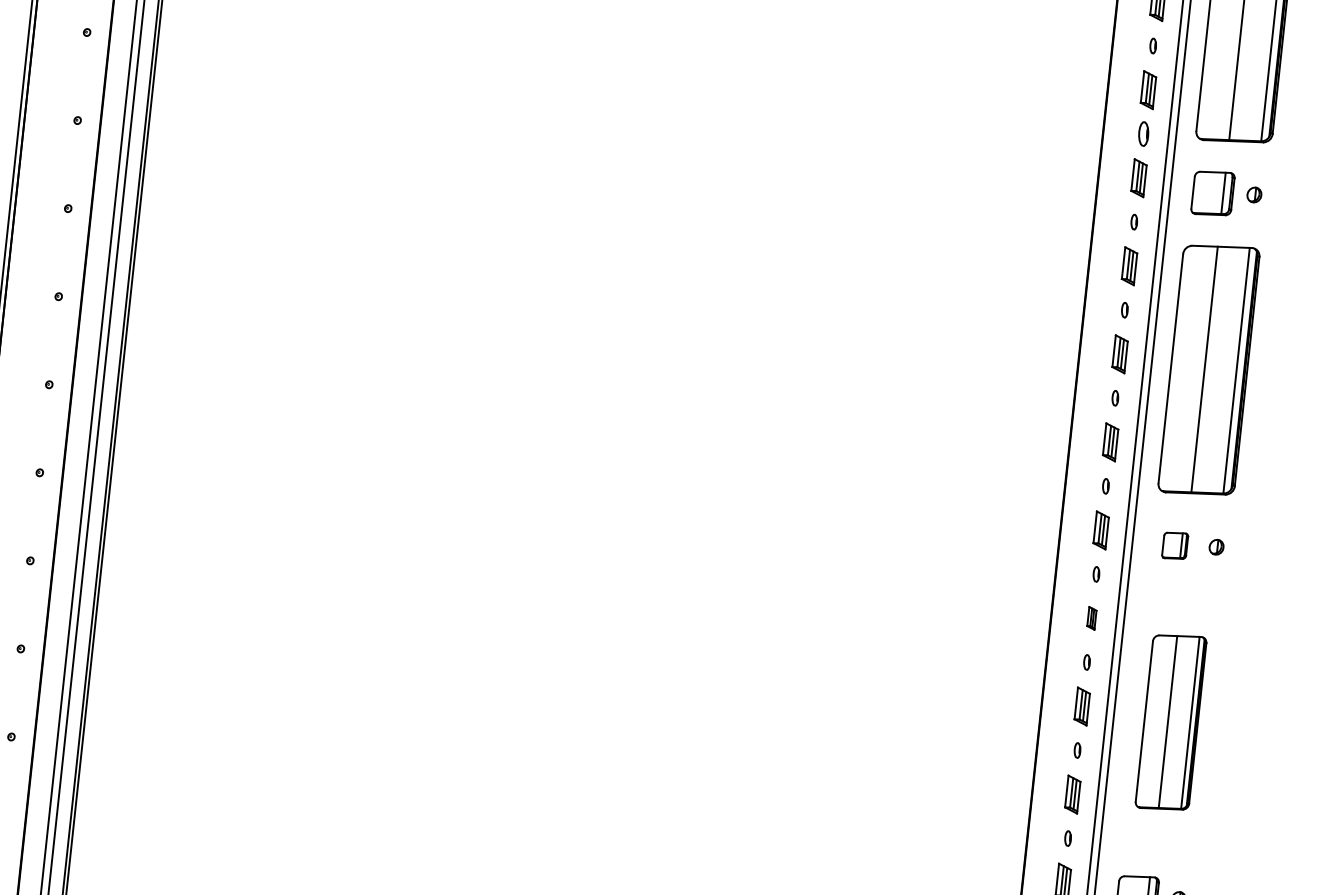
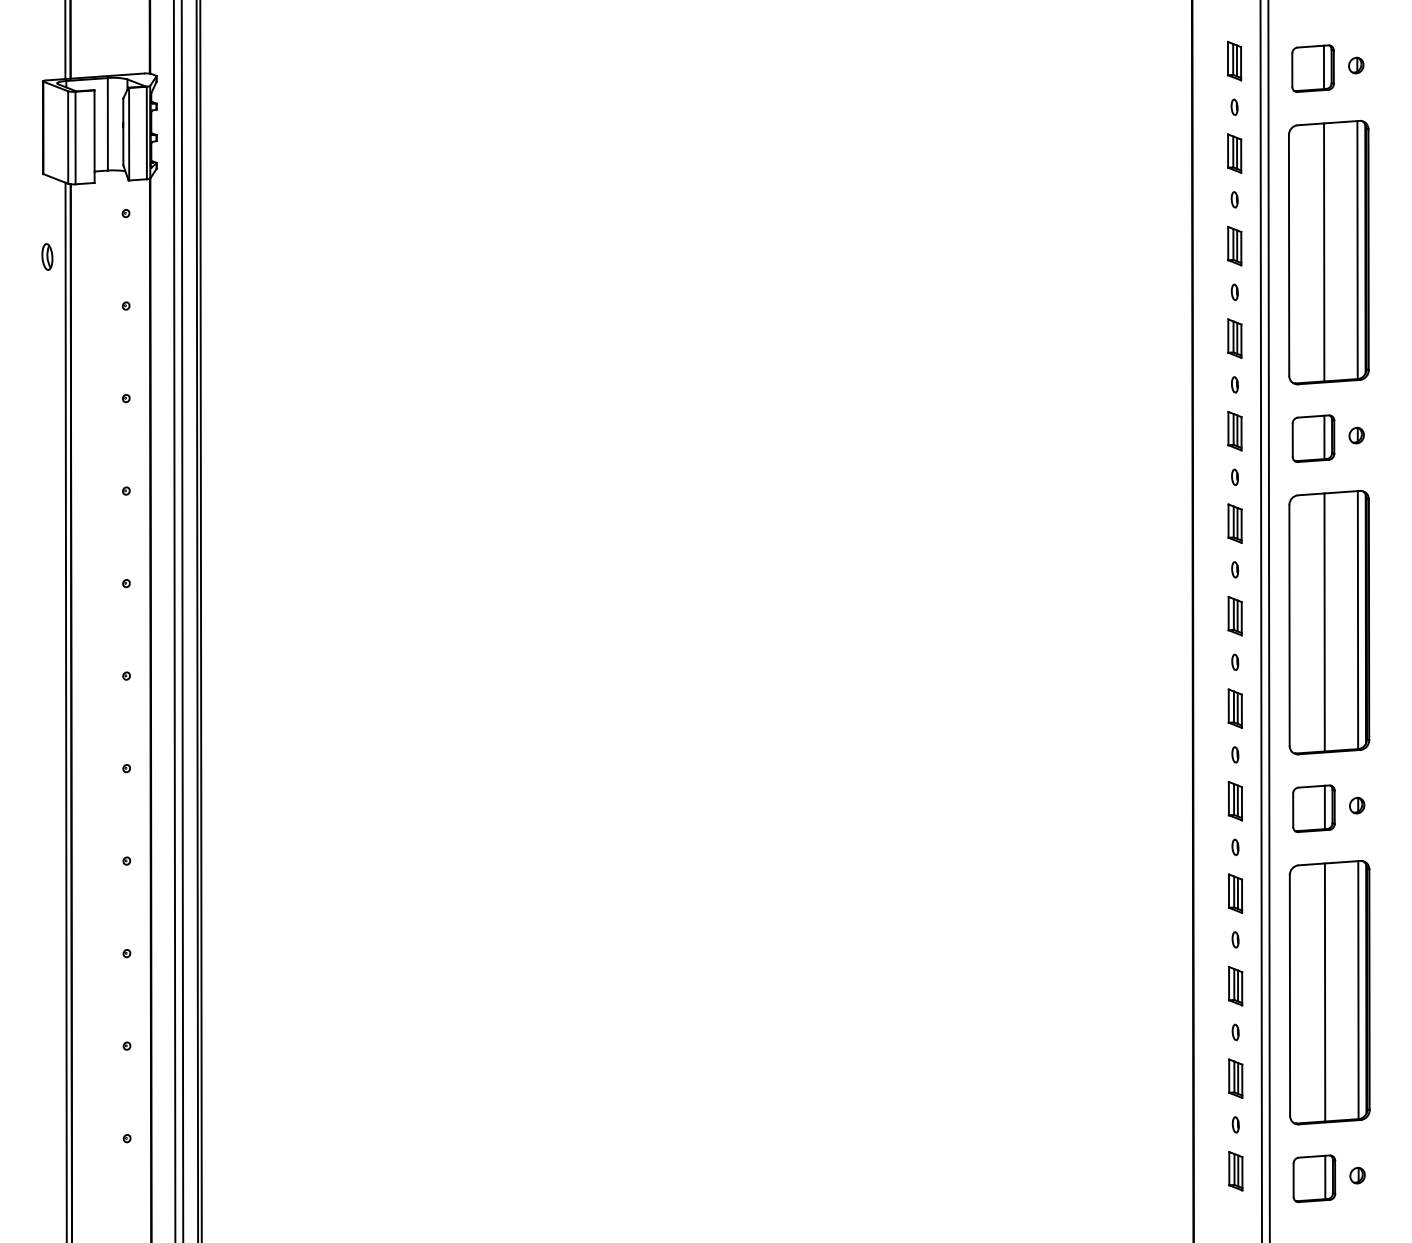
part: (1143, 133) -> (1234, 384), size x0.62
part: (1174, 545) -> (1313, 808), size x1.67
part: (1091, 618) -> (1235, 893), size x1.67
part: (1170, 722) -> (1329, 992), size x1.43

